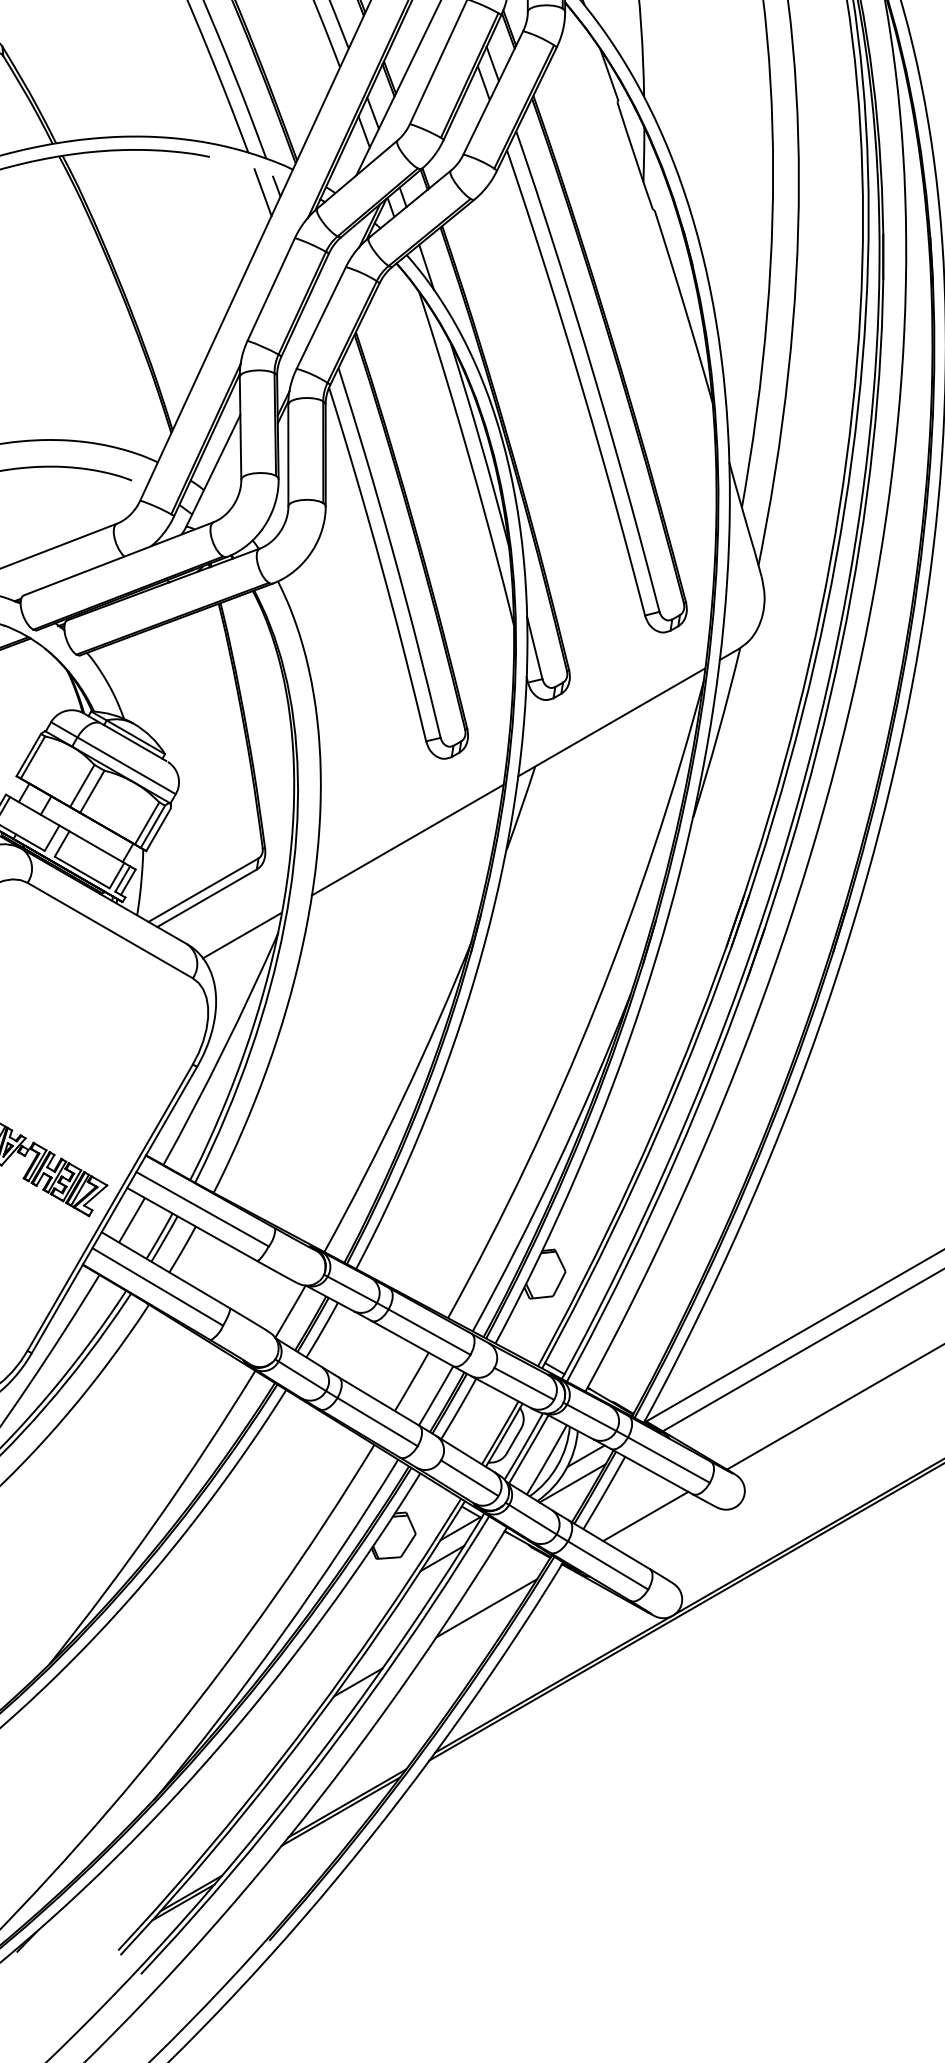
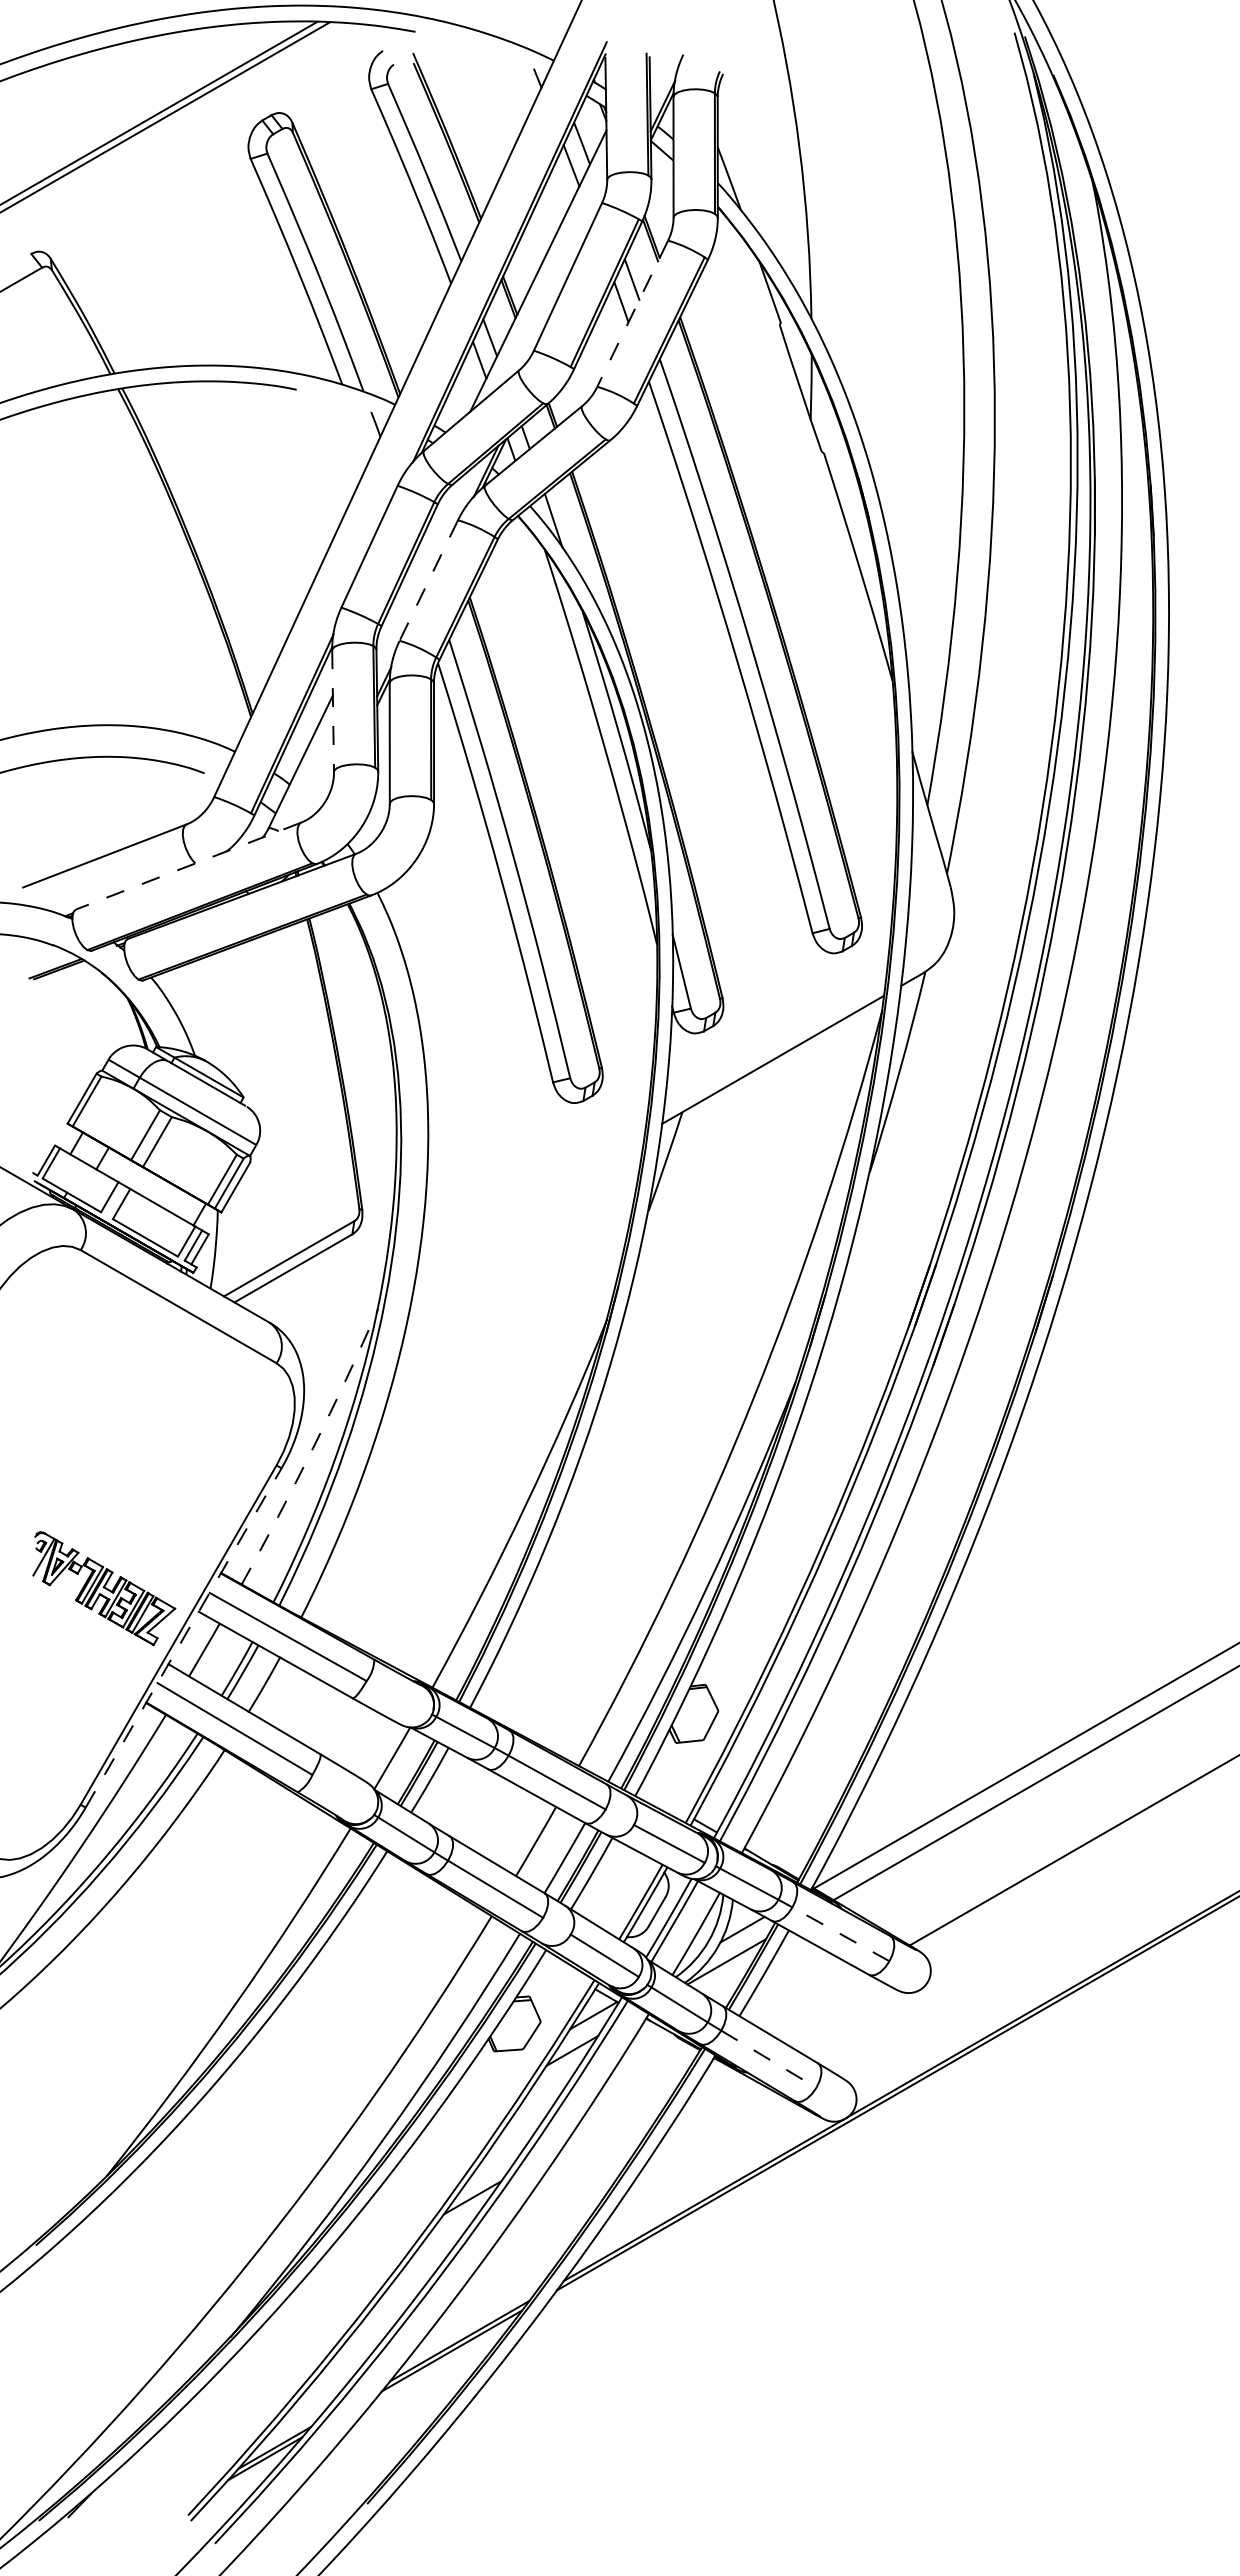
line: (493, 93) -> (632, 314), solid -> dashed
line: (262, 192) -> (359, 431), removed
line: (321, 317) -> (428, 580), solid -> dashed
line: (240, 428) -> (333, 711), solid -> dashed
line: (118, 559) -> (188, 866), solid -> dashed
line: (407, 840) -> (530, 1199), removed
line: (242, 935) -> (335, 1312), removed
arc: (224, 1050) -> (313, 1448), solid -> dashed
line: (114, 1209) -> (183, 1637), solid -> dashed
line: (668, 1460) -> (840, 1934), solid -> dashed
line: (645, 1515) -> (812, 2000), removed
line: (608, 1565) -> (769, 2059), solid -> dashed
line: (486, 1607) -> (624, 2109), removed

